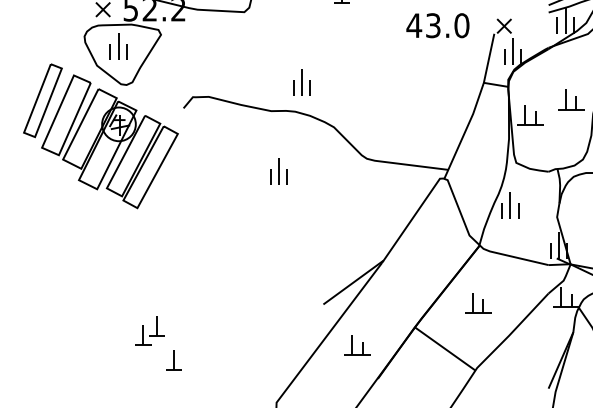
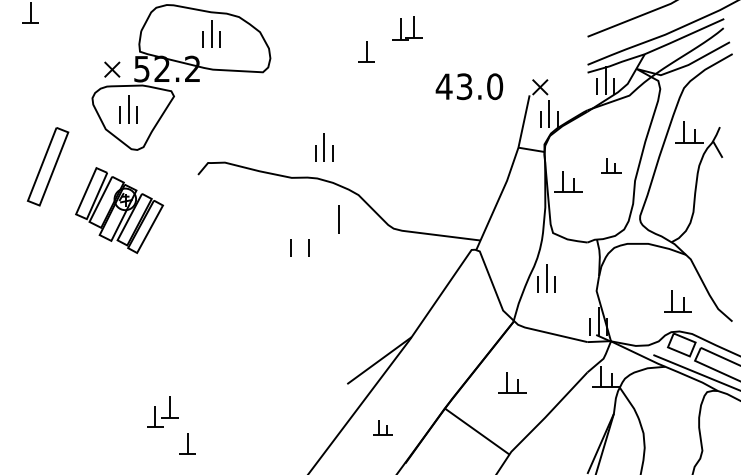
part: (571, 99) -> (611, 165), size x0.7
part: (109, 141) -> (119, 210), size x0.6
line: (278, 171) -> (338, 219), moved
part: (357, 345) -> (383, 427), size x0.7

